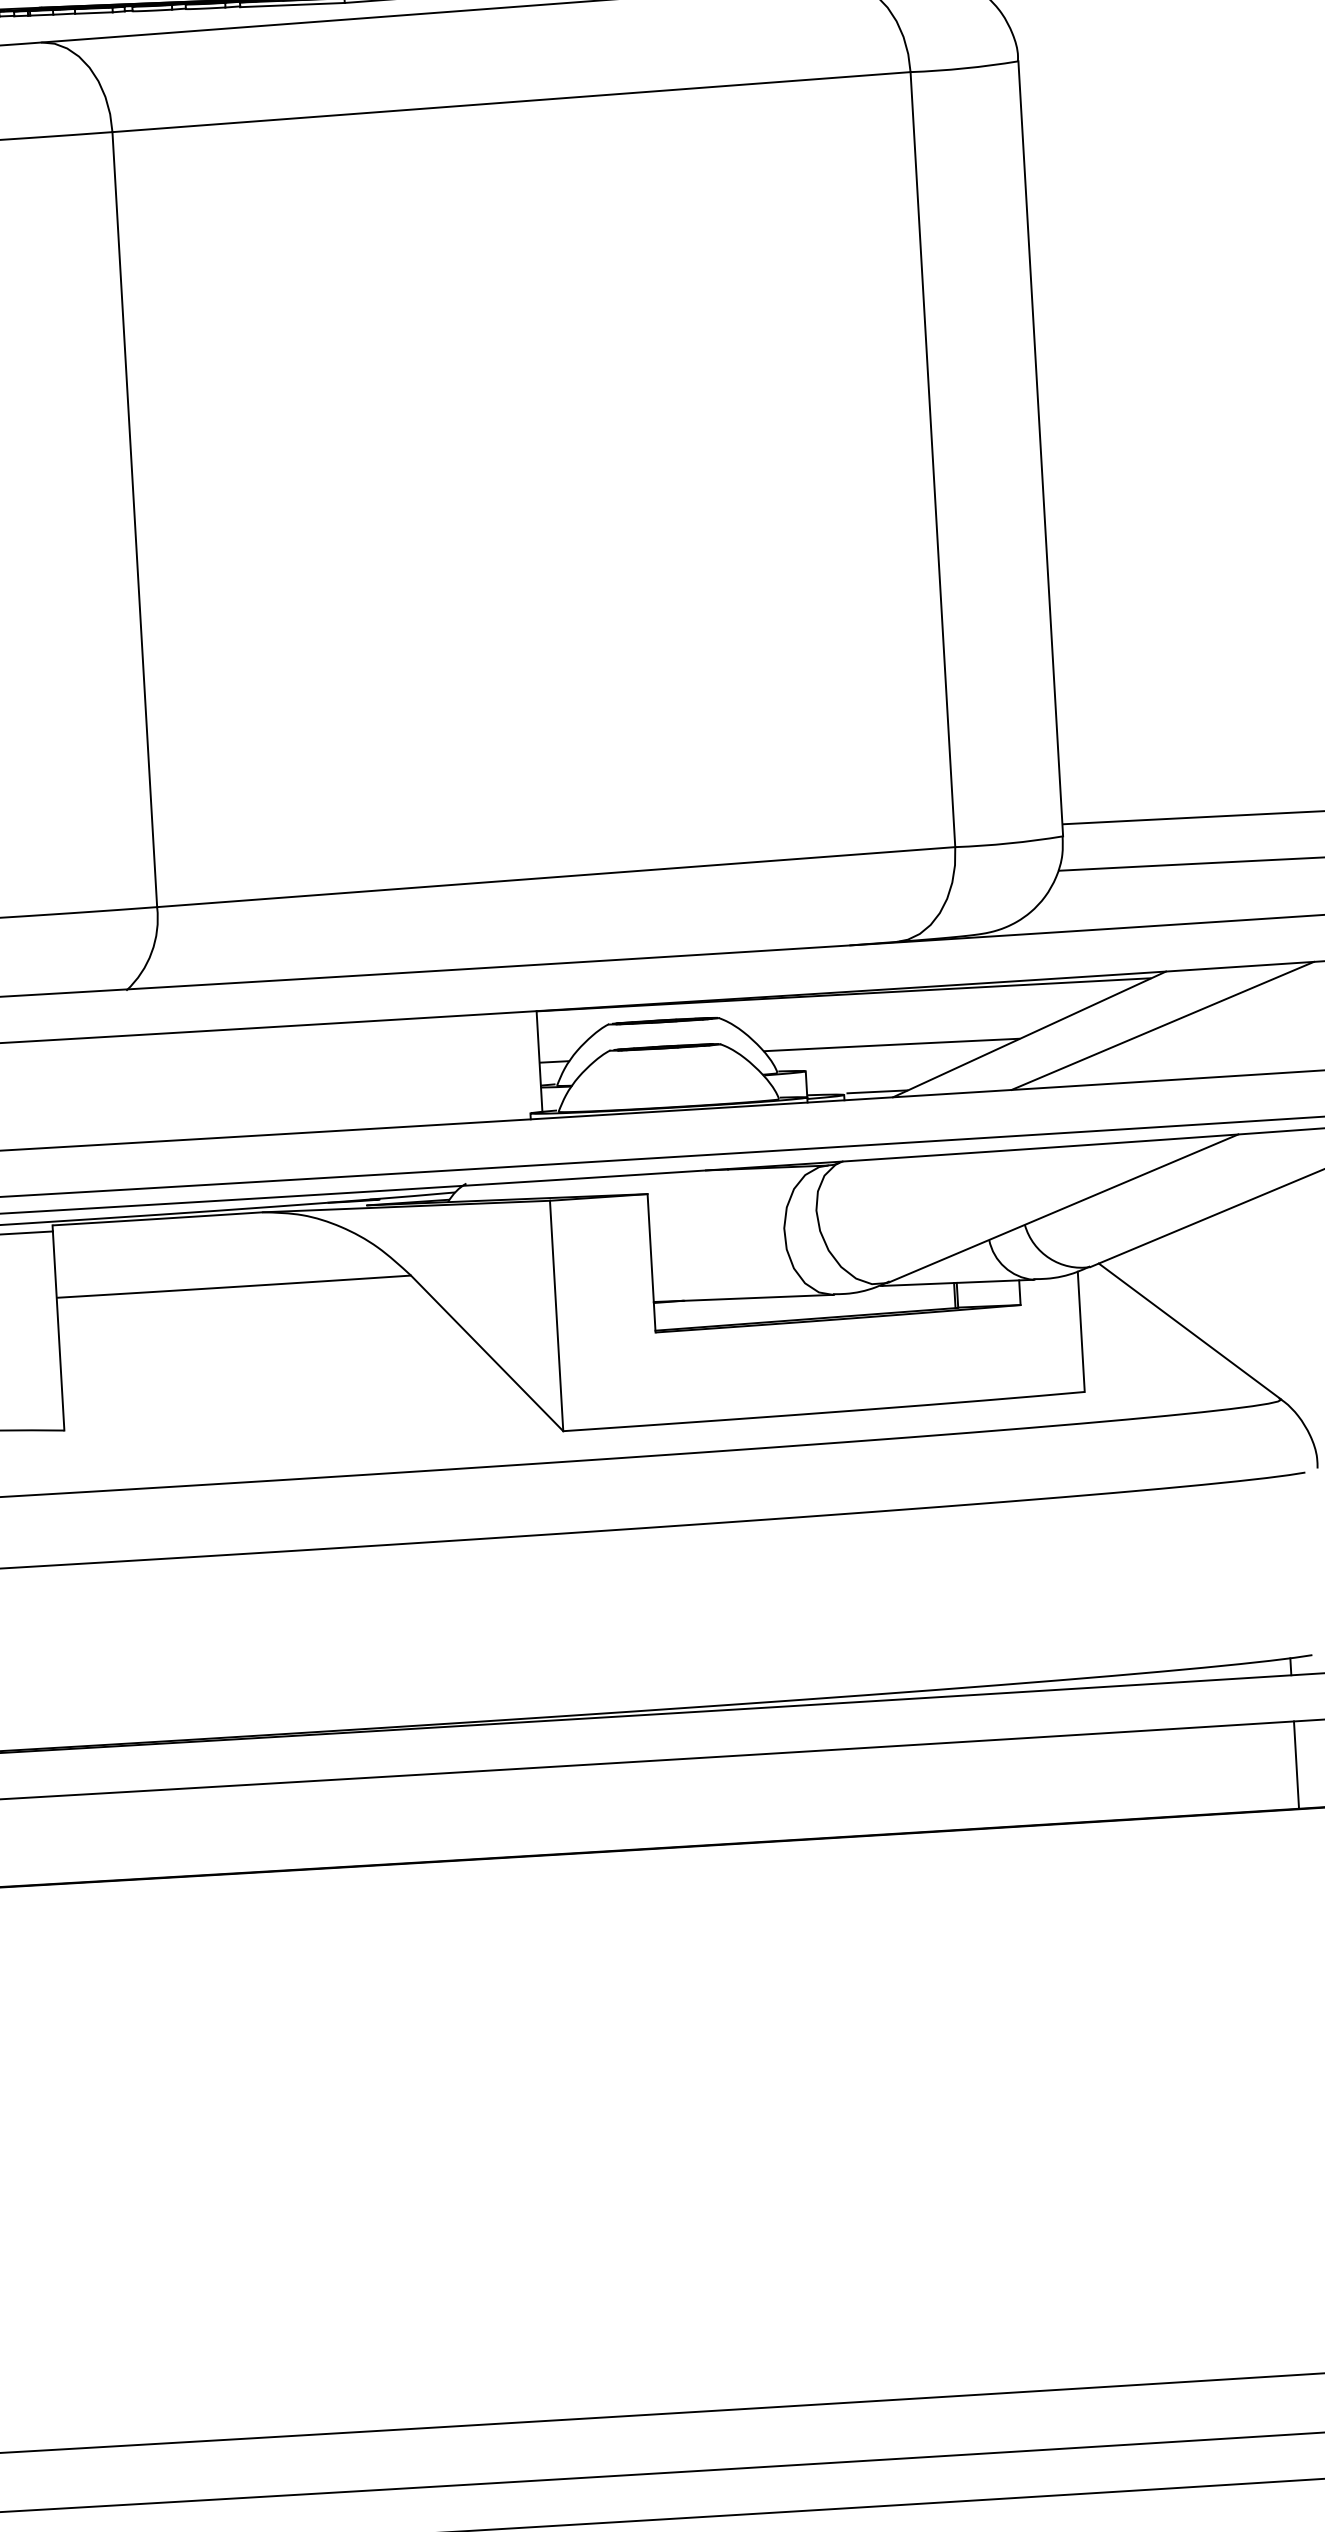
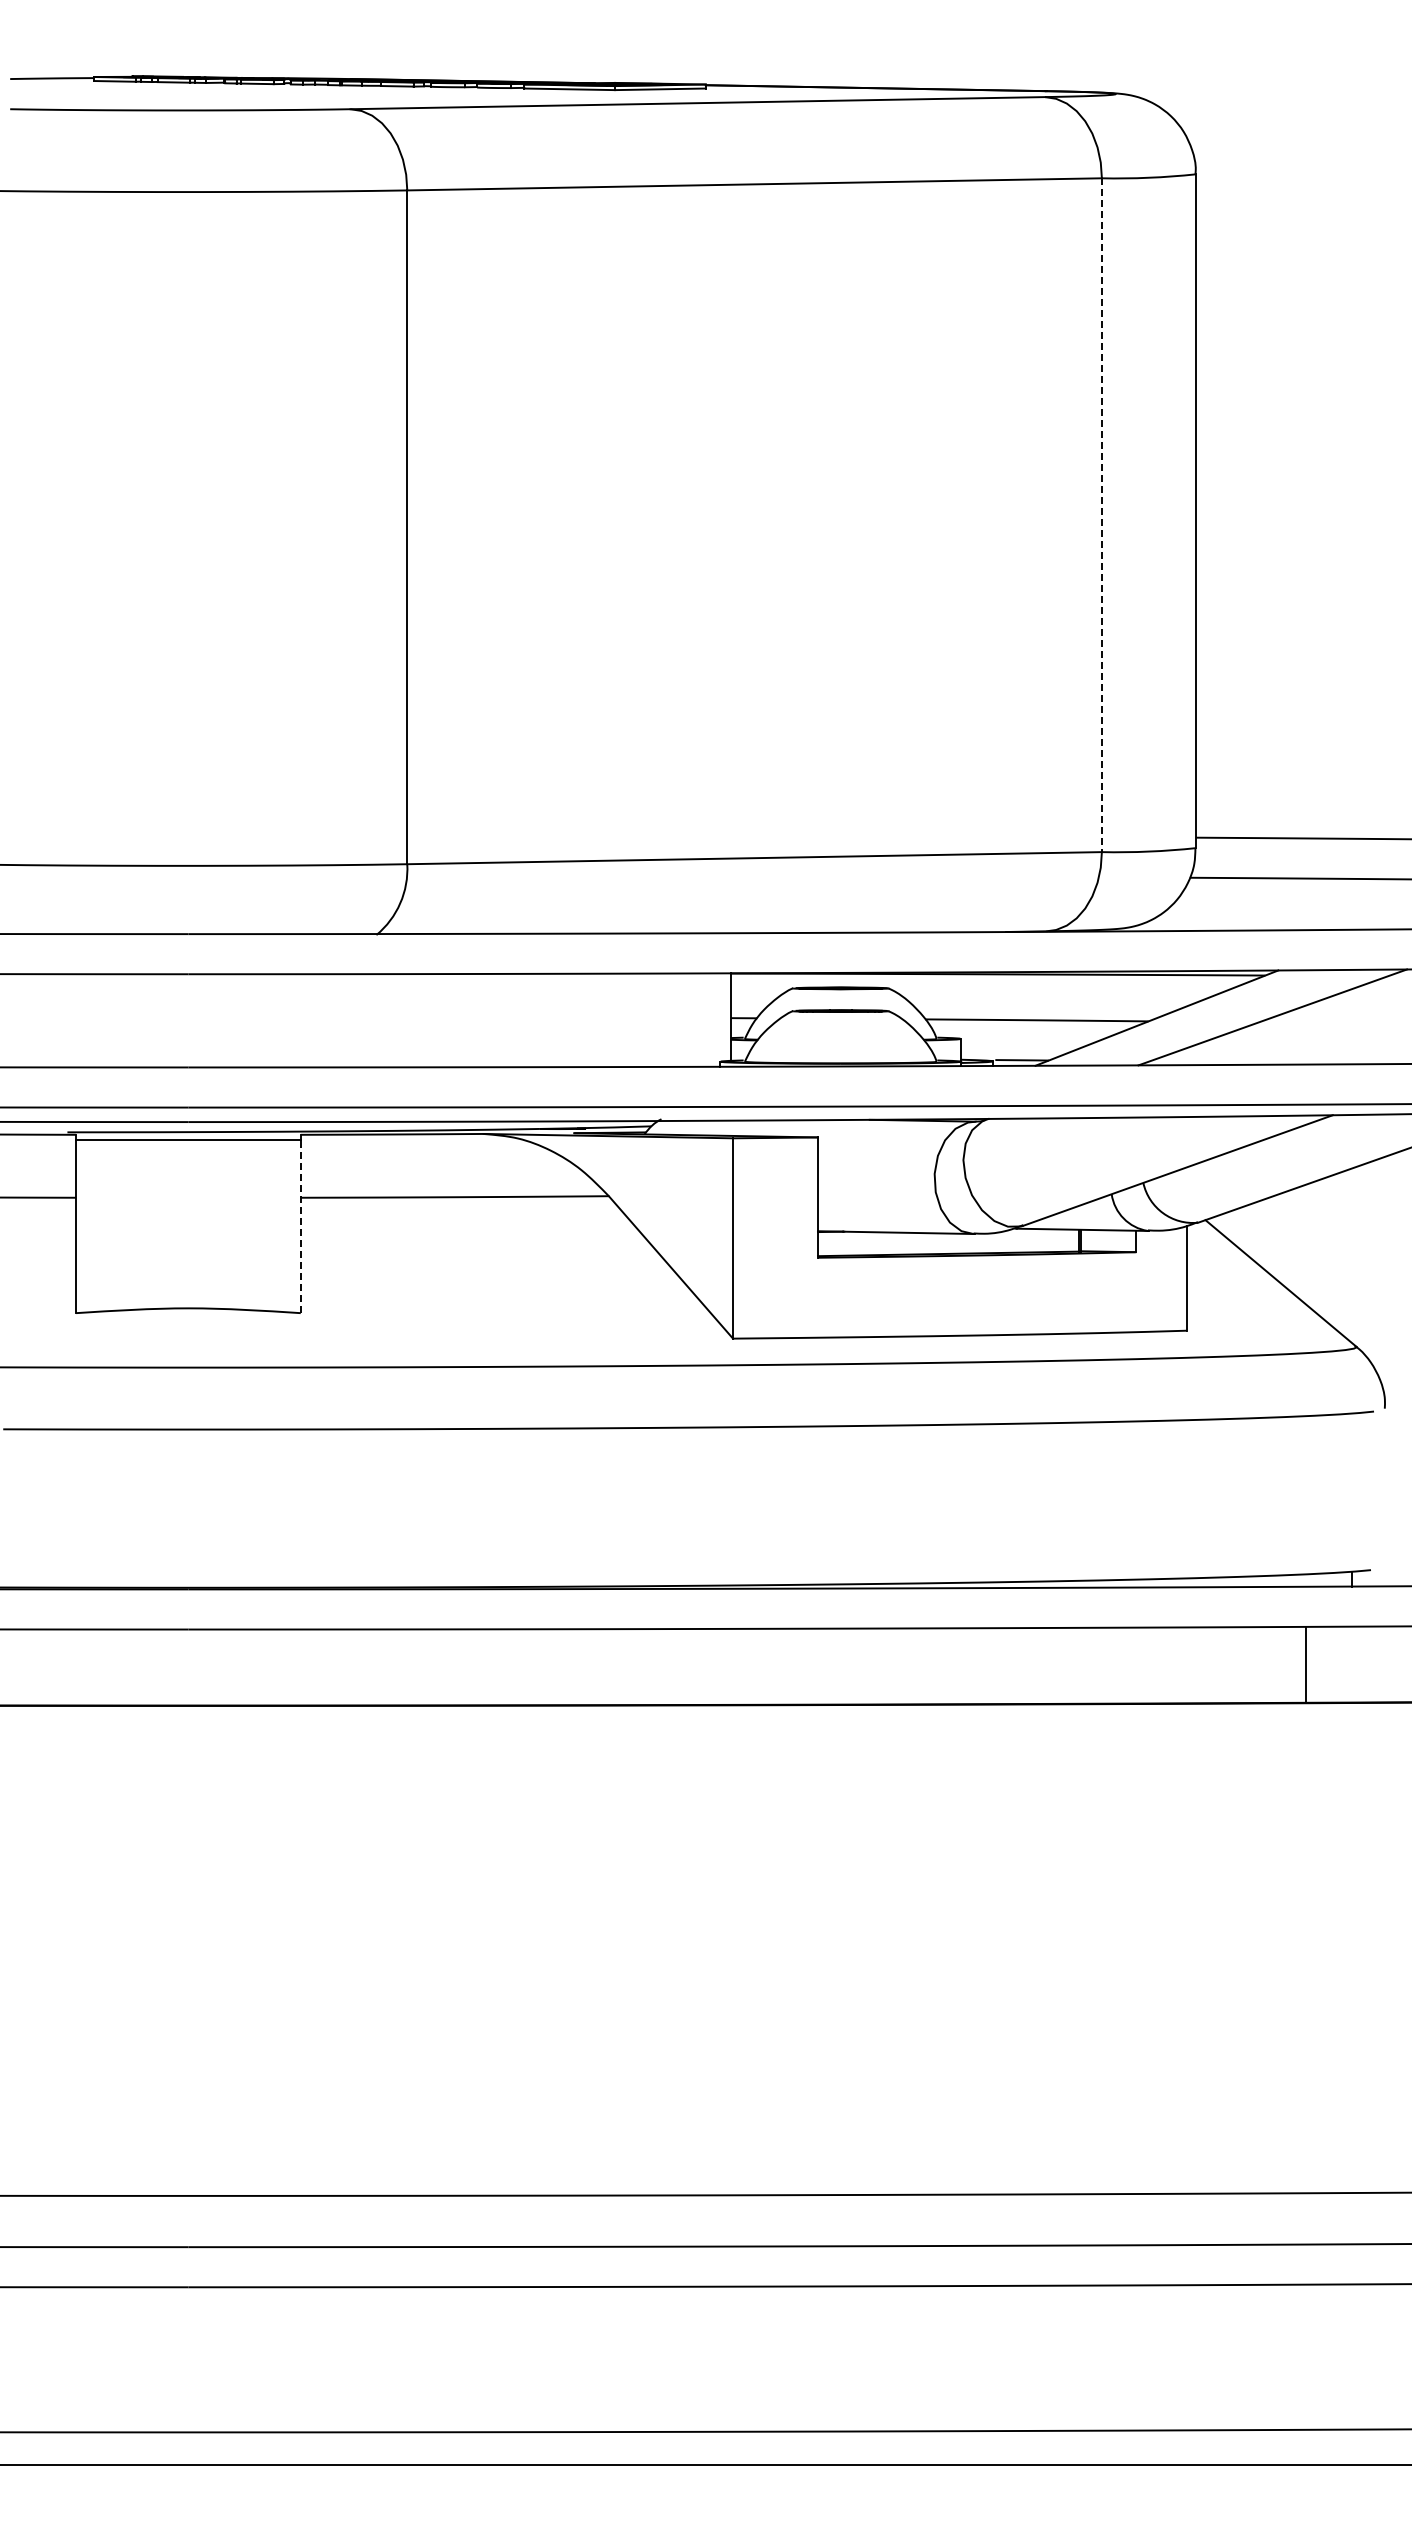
line: (932, 459) -> (1101, 515), solid -> dashed
line: (58, 1330) -> (300, 1226), solid -> dashed
line: (1296, 1764) -> (1305, 1664), moved

